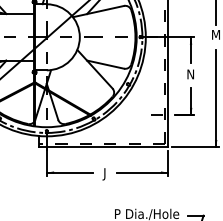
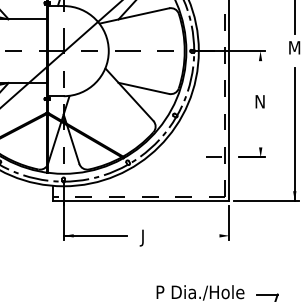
line: (191, 50) -> (261, 69), removed
line: (191, 101) -> (261, 138), removed
line: (142, 172) -> (194, 235), removed

